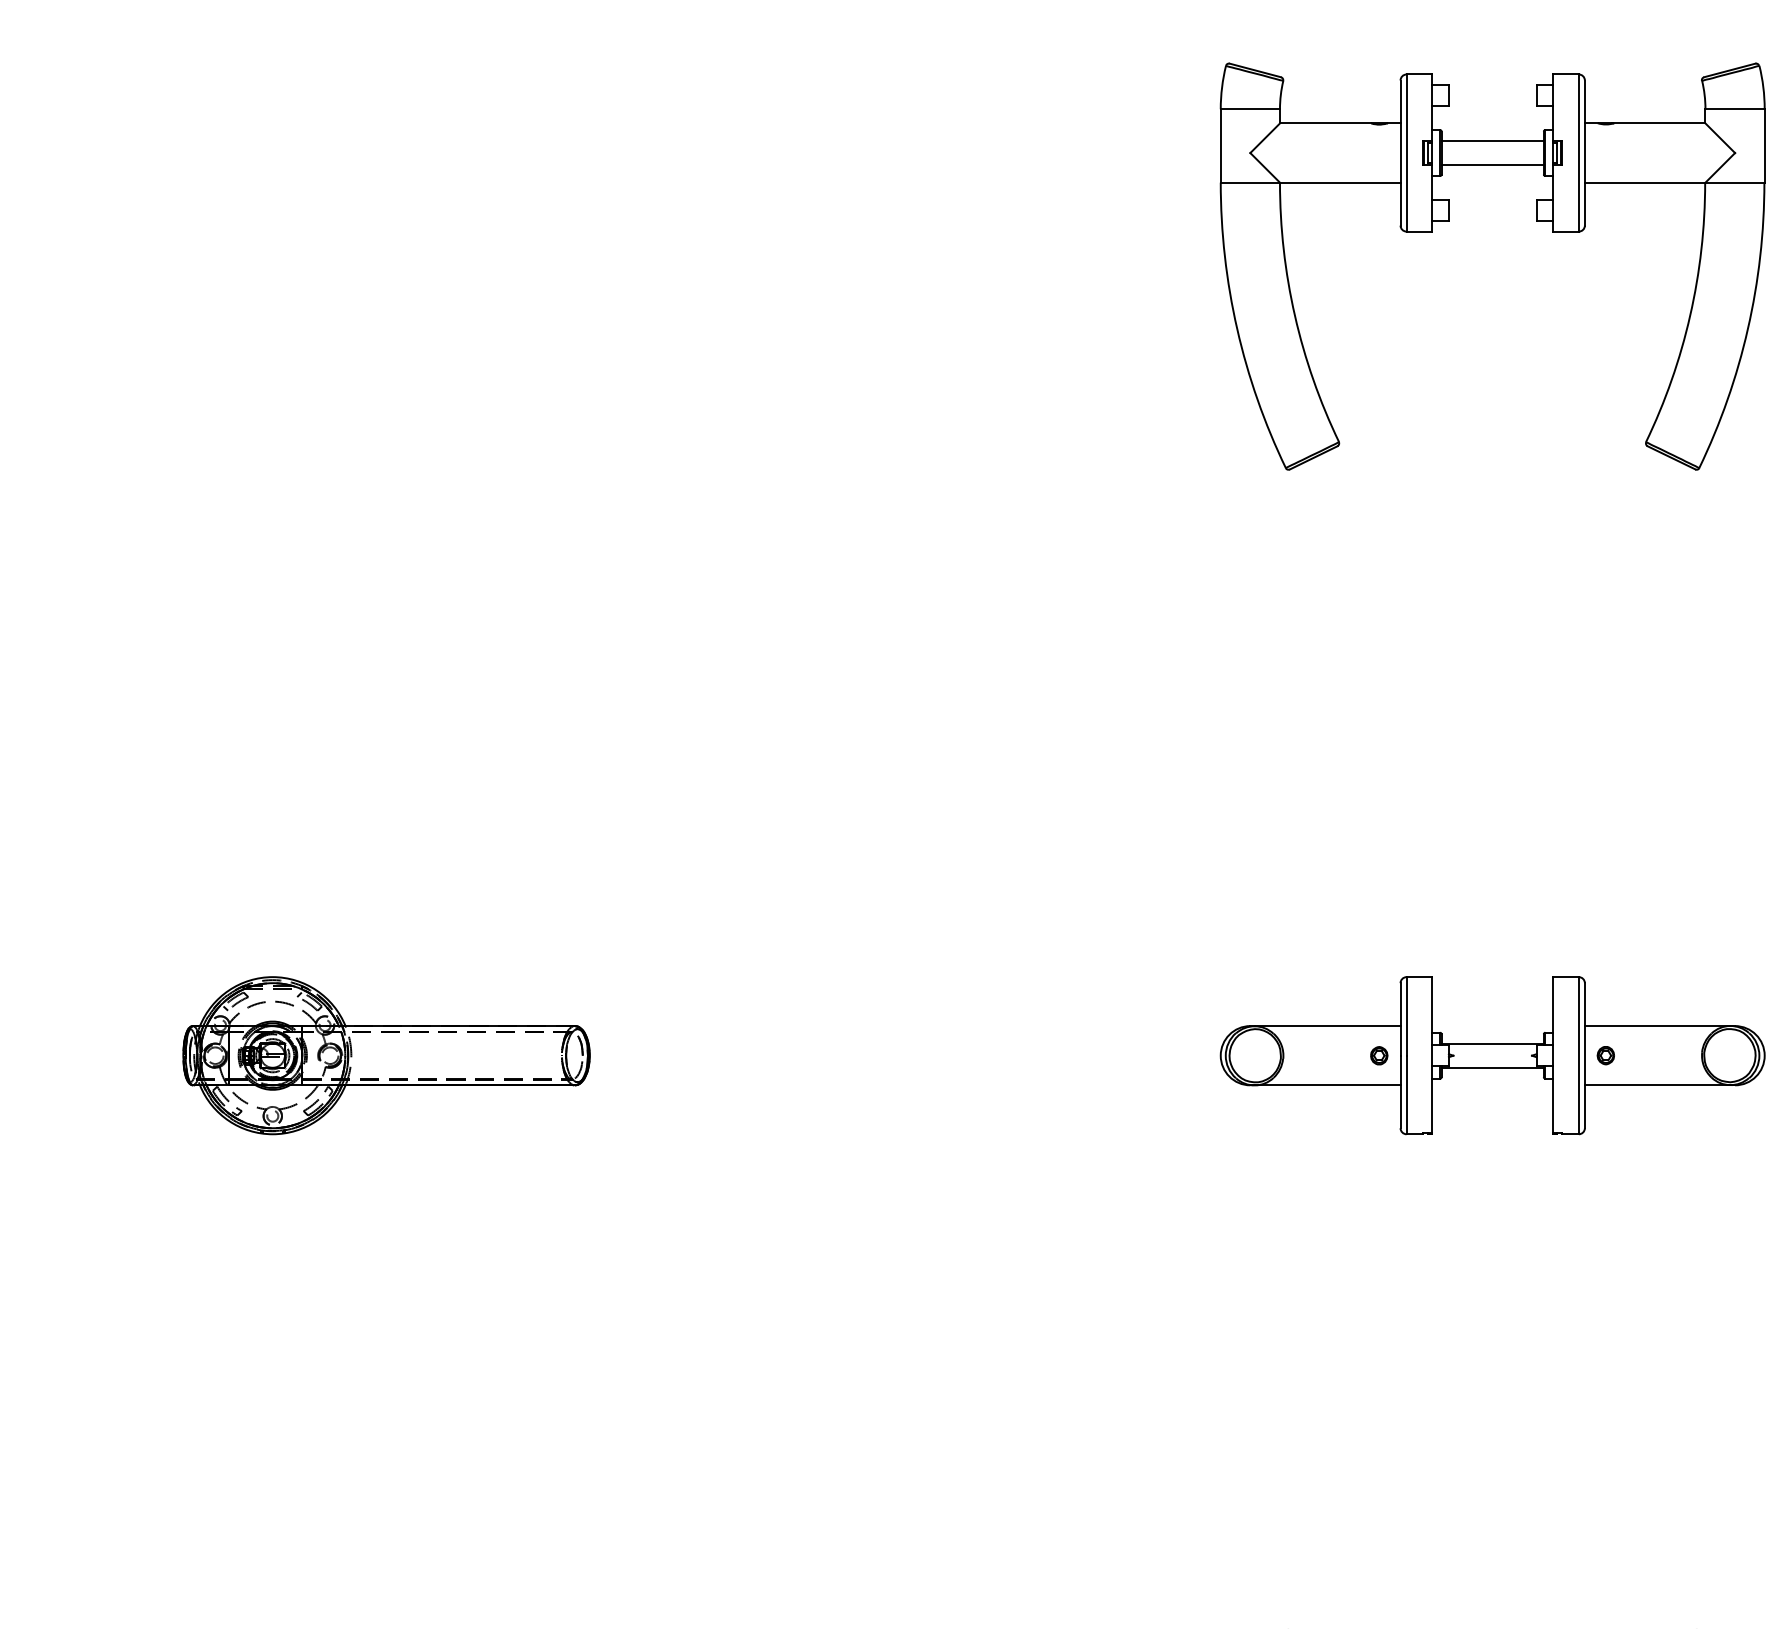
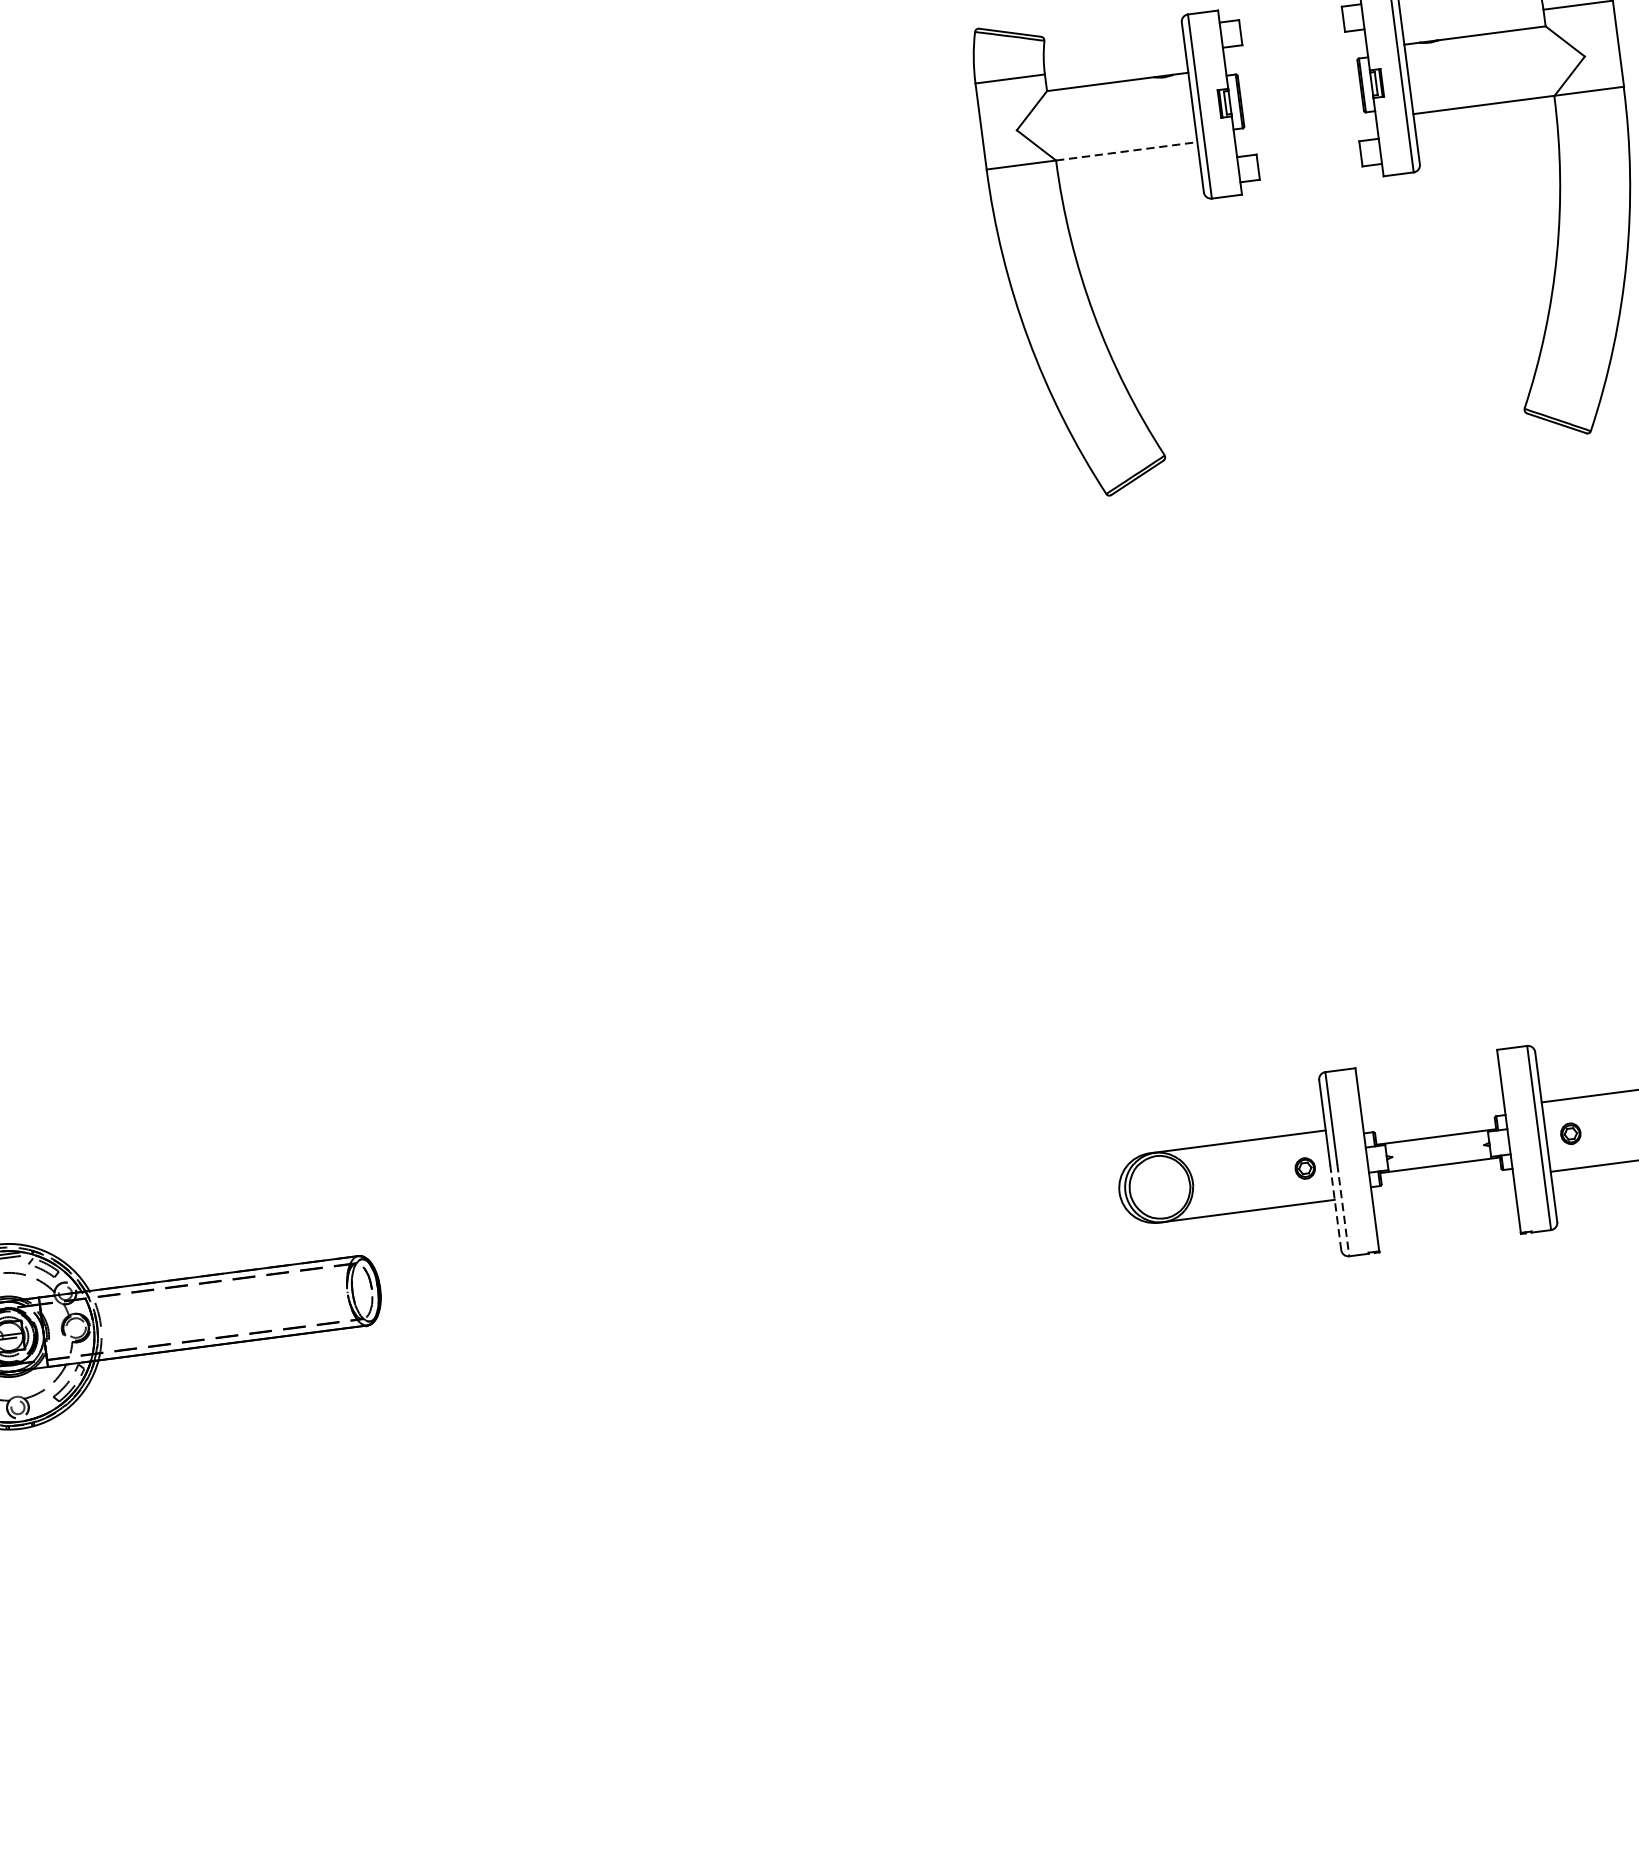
line: (1492, 140) -> (1298, 78), removed
line: (1492, 165) -> (1302, 108), removed
line: (1340, 182) -> (1126, 151), solid -> dashed
line: (1400, 1091) -> (1335, 1207), solid -> dashed
line: (1406, 1095) -> (1343, 1210), solid -> dashed

